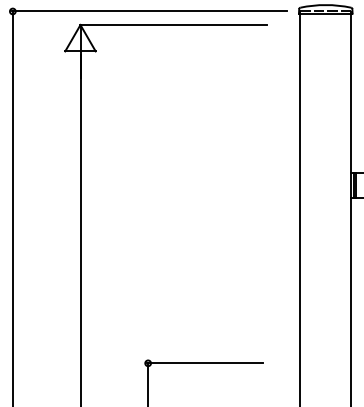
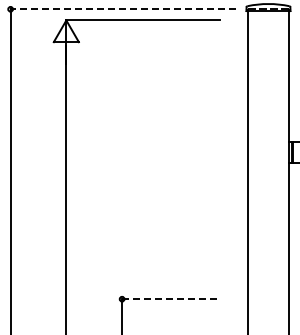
line: (148, 11) -> (122, 9), solid -> dashed
line: (205, 363) -> (169, 299), solid -> dashed

